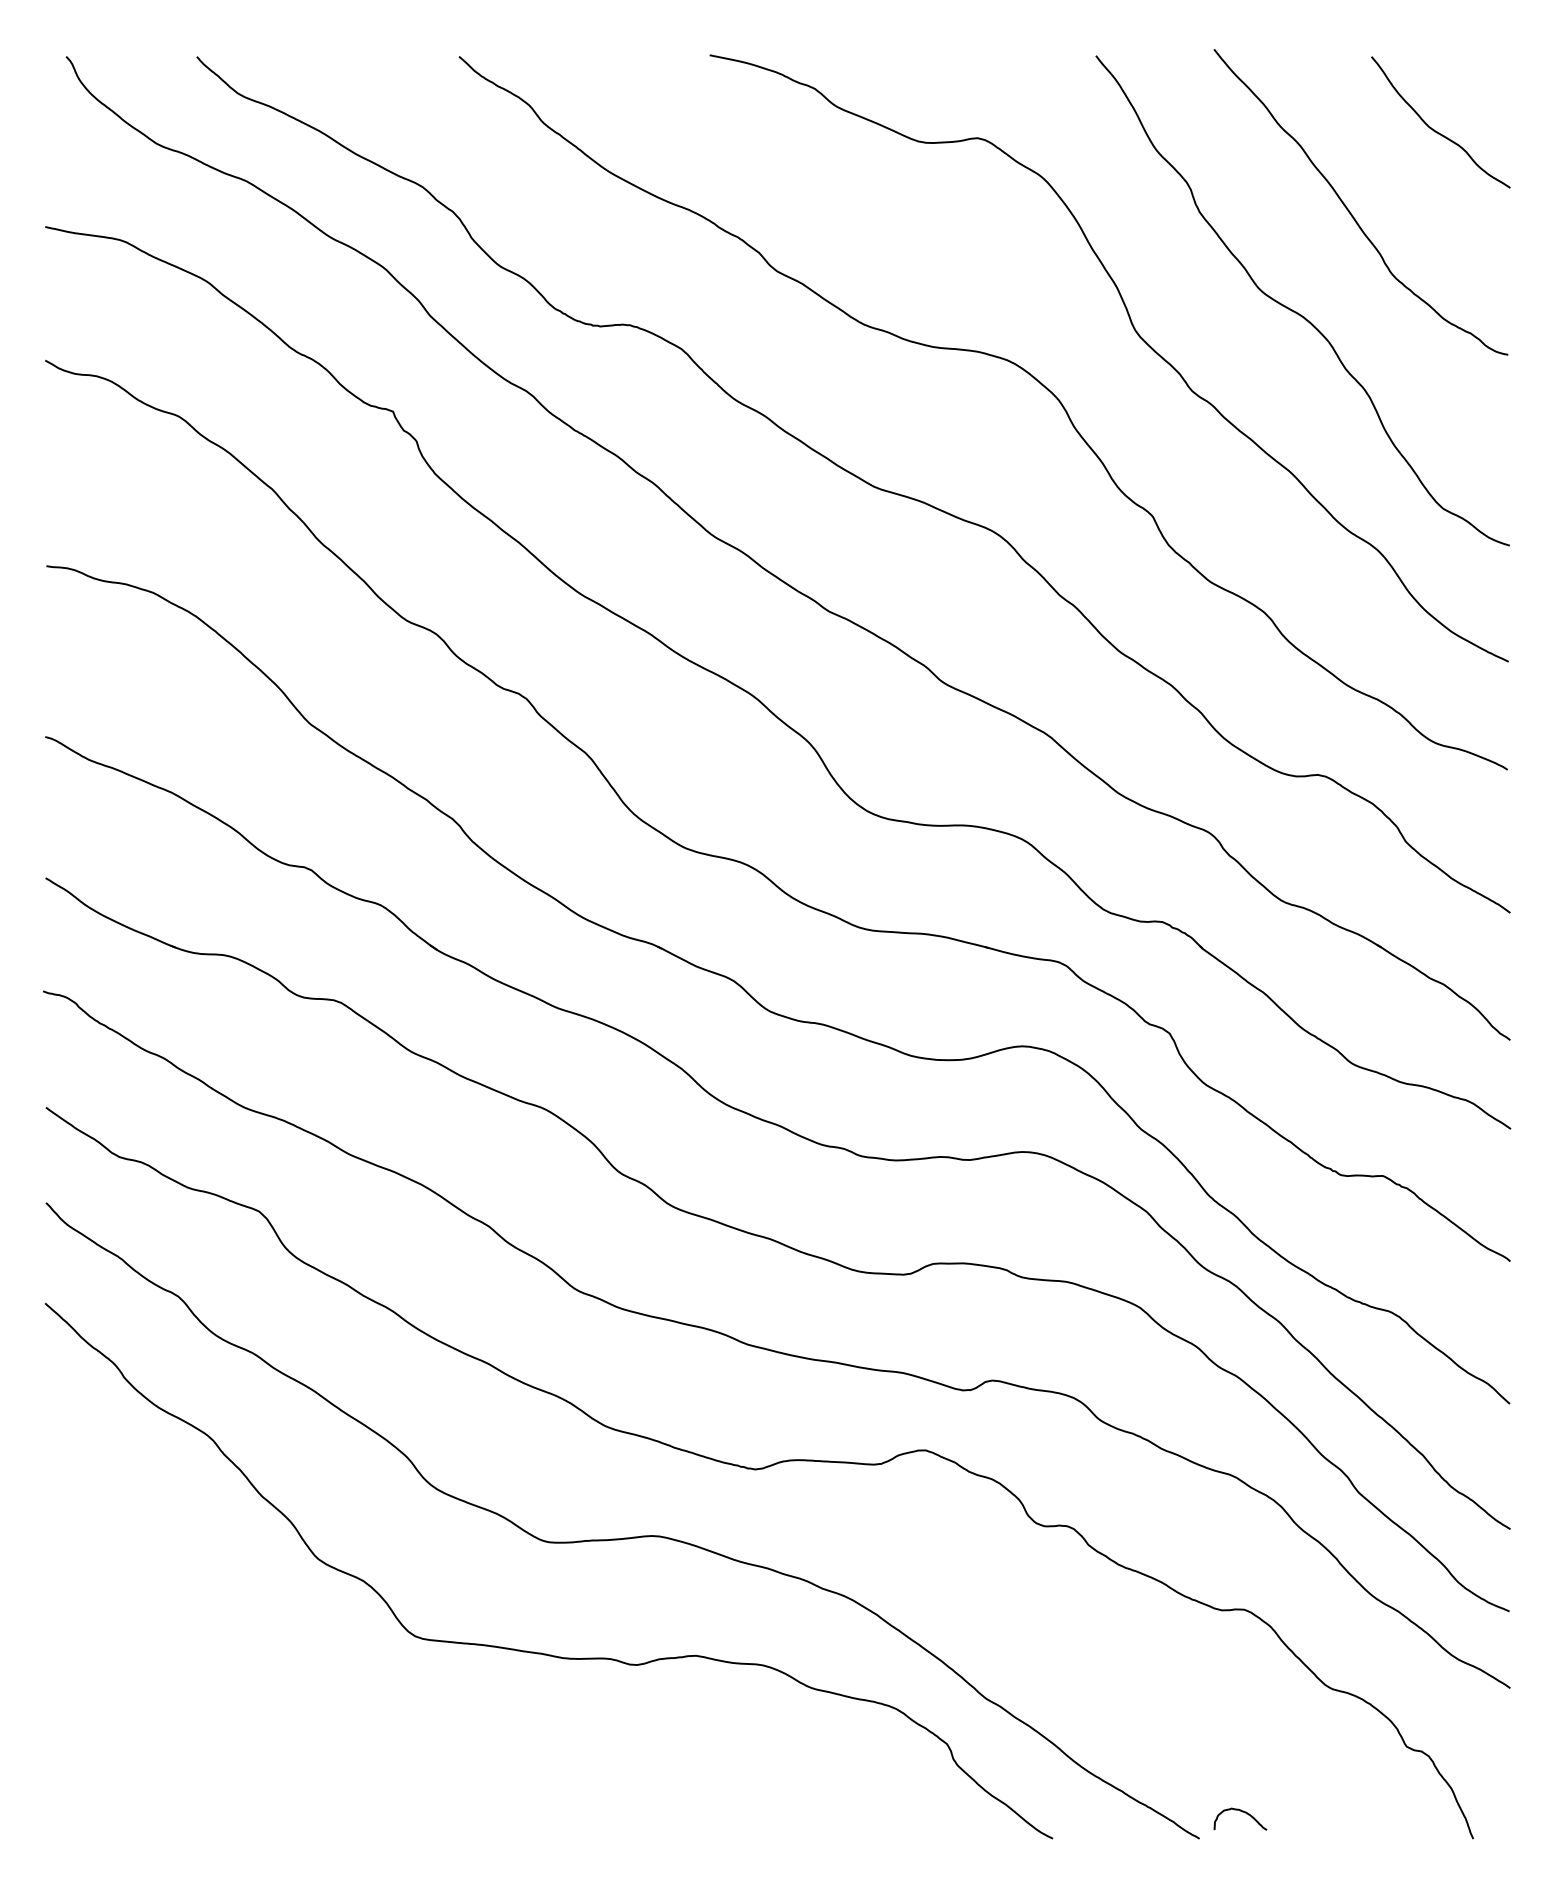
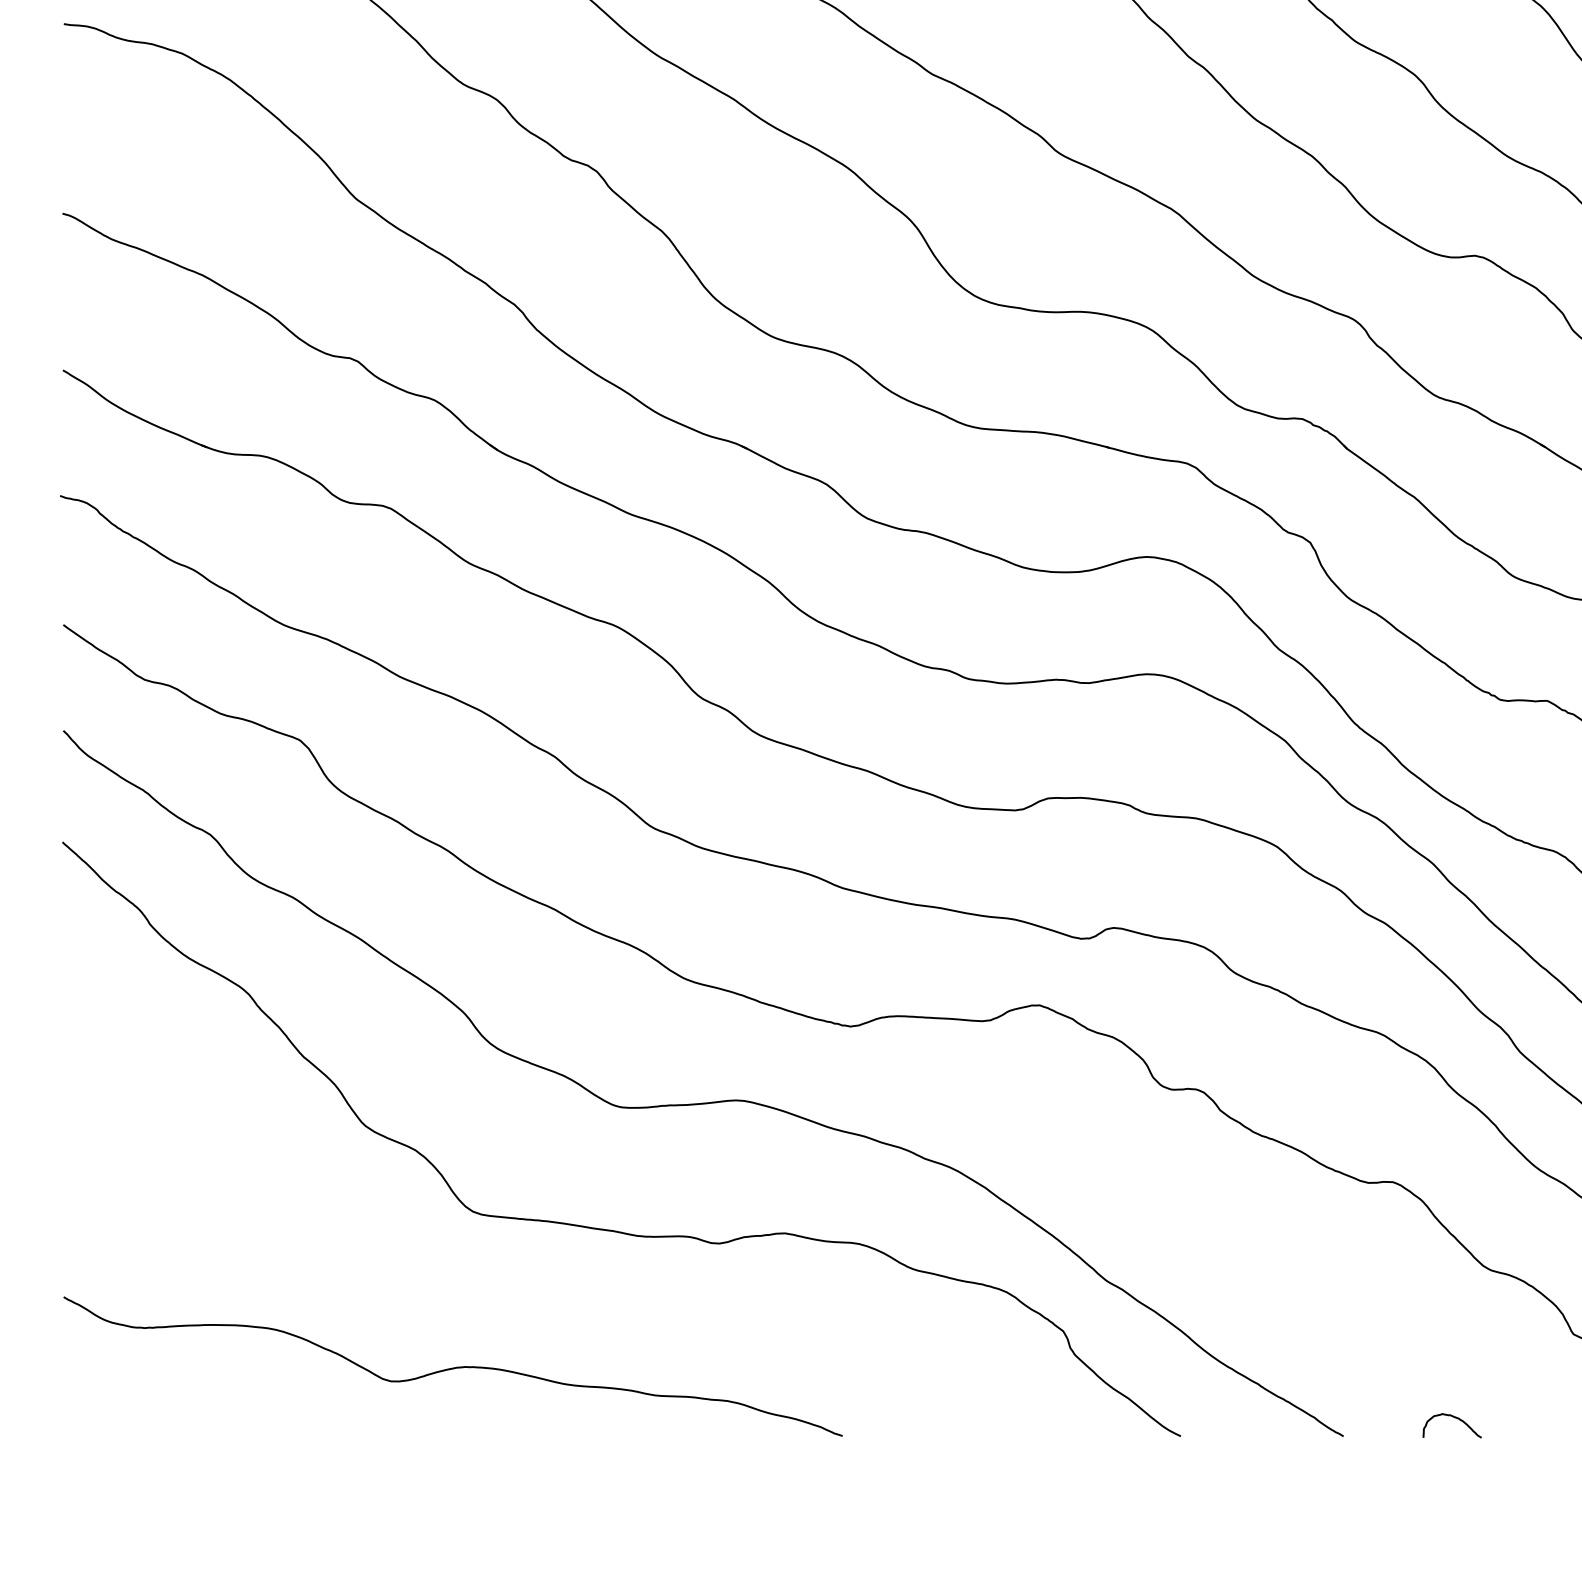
curve: (397, 1776) -> (453, 1367), added
curve: (1242, 1812) -> (1454, 1418), moved

